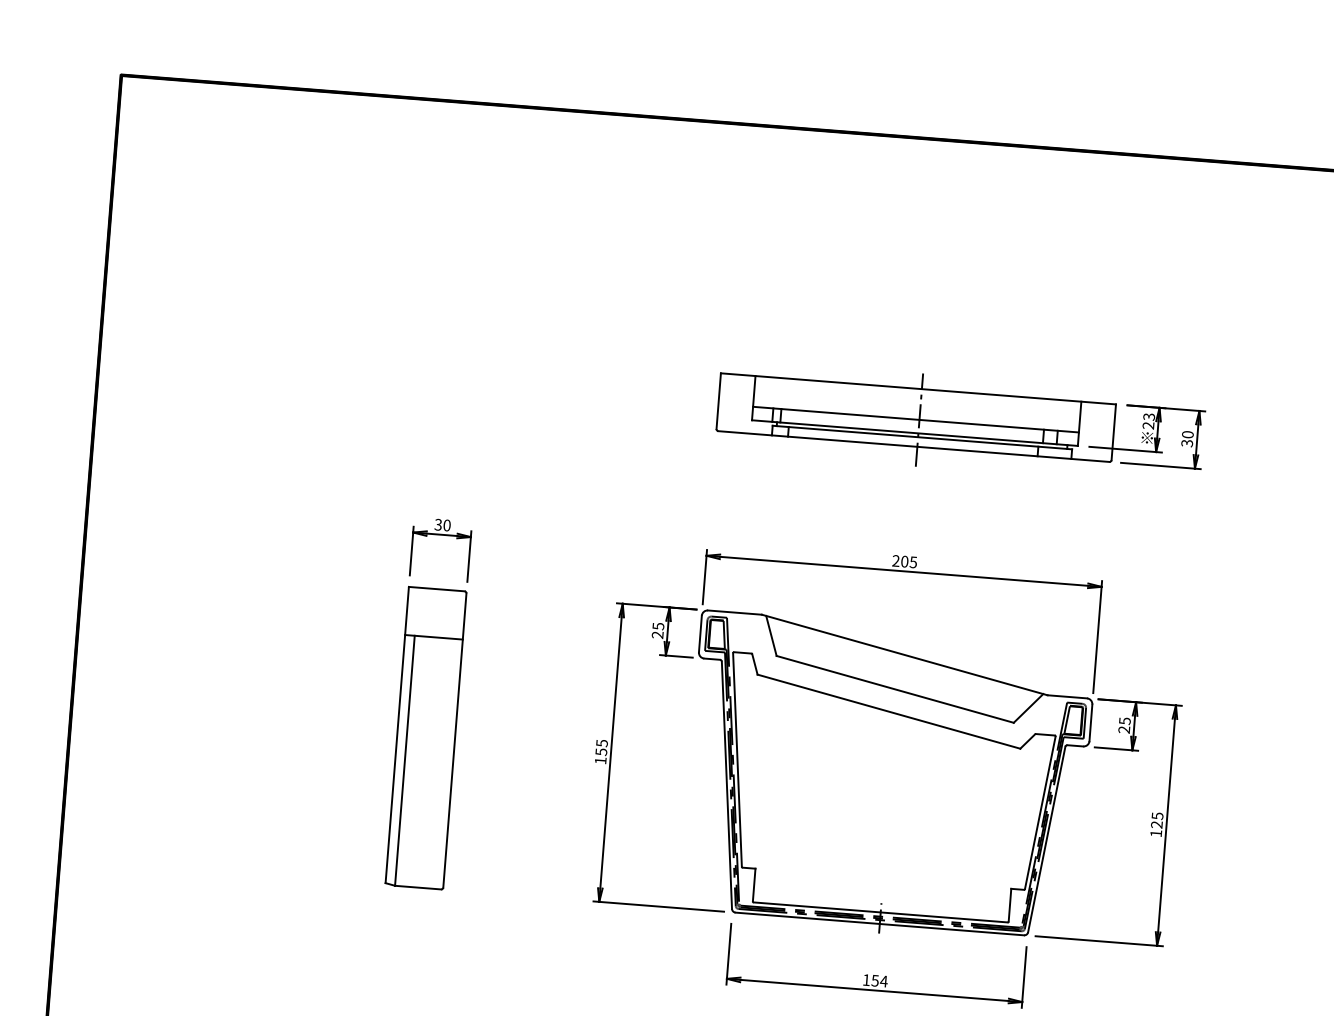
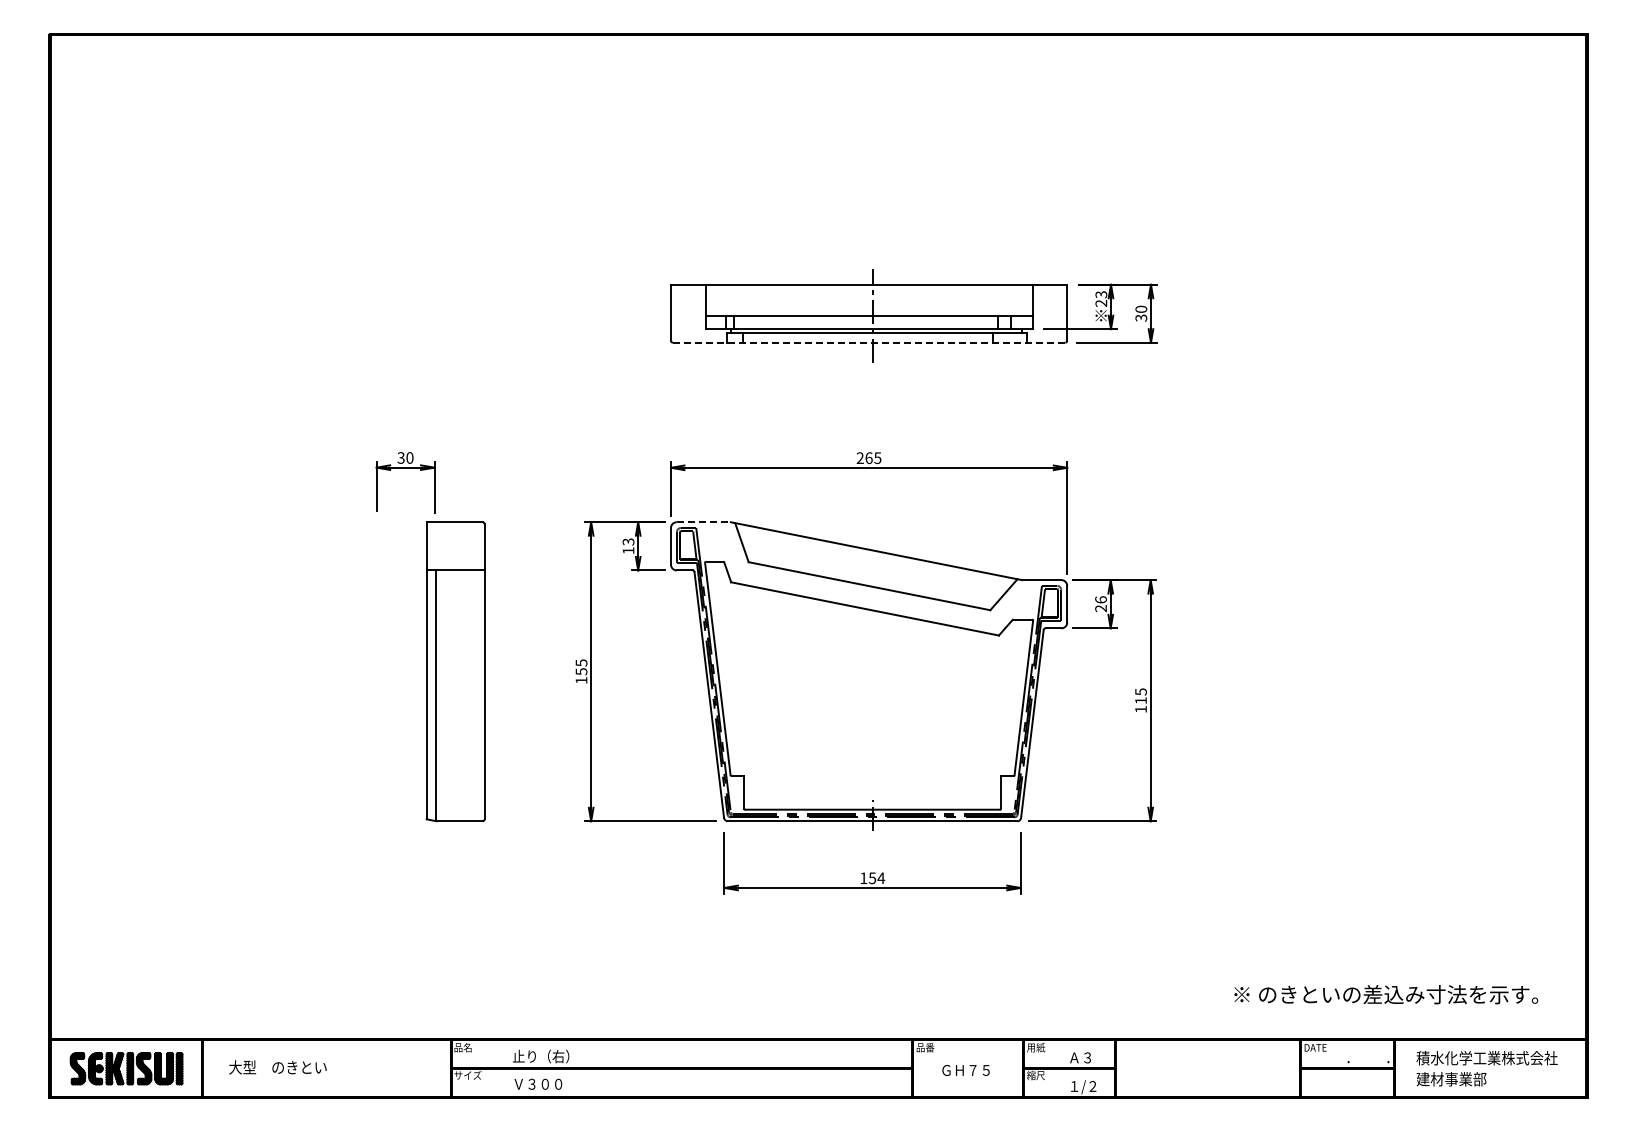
line: (913, 446) -> (868, 342), solid -> dashed
text: (904, 561) -> (868, 457), 205 -> 265
line: (735, 612) -> (704, 522), solid -> dashed
text: (658, 630) -> (628, 546), 25 -> 13
text: (1124, 720) -> (1100, 599), 25 -> 26
part: (425, 738) -> (455, 671), moved
text: (1156, 824) -> (1140, 700), 125 -> 115

